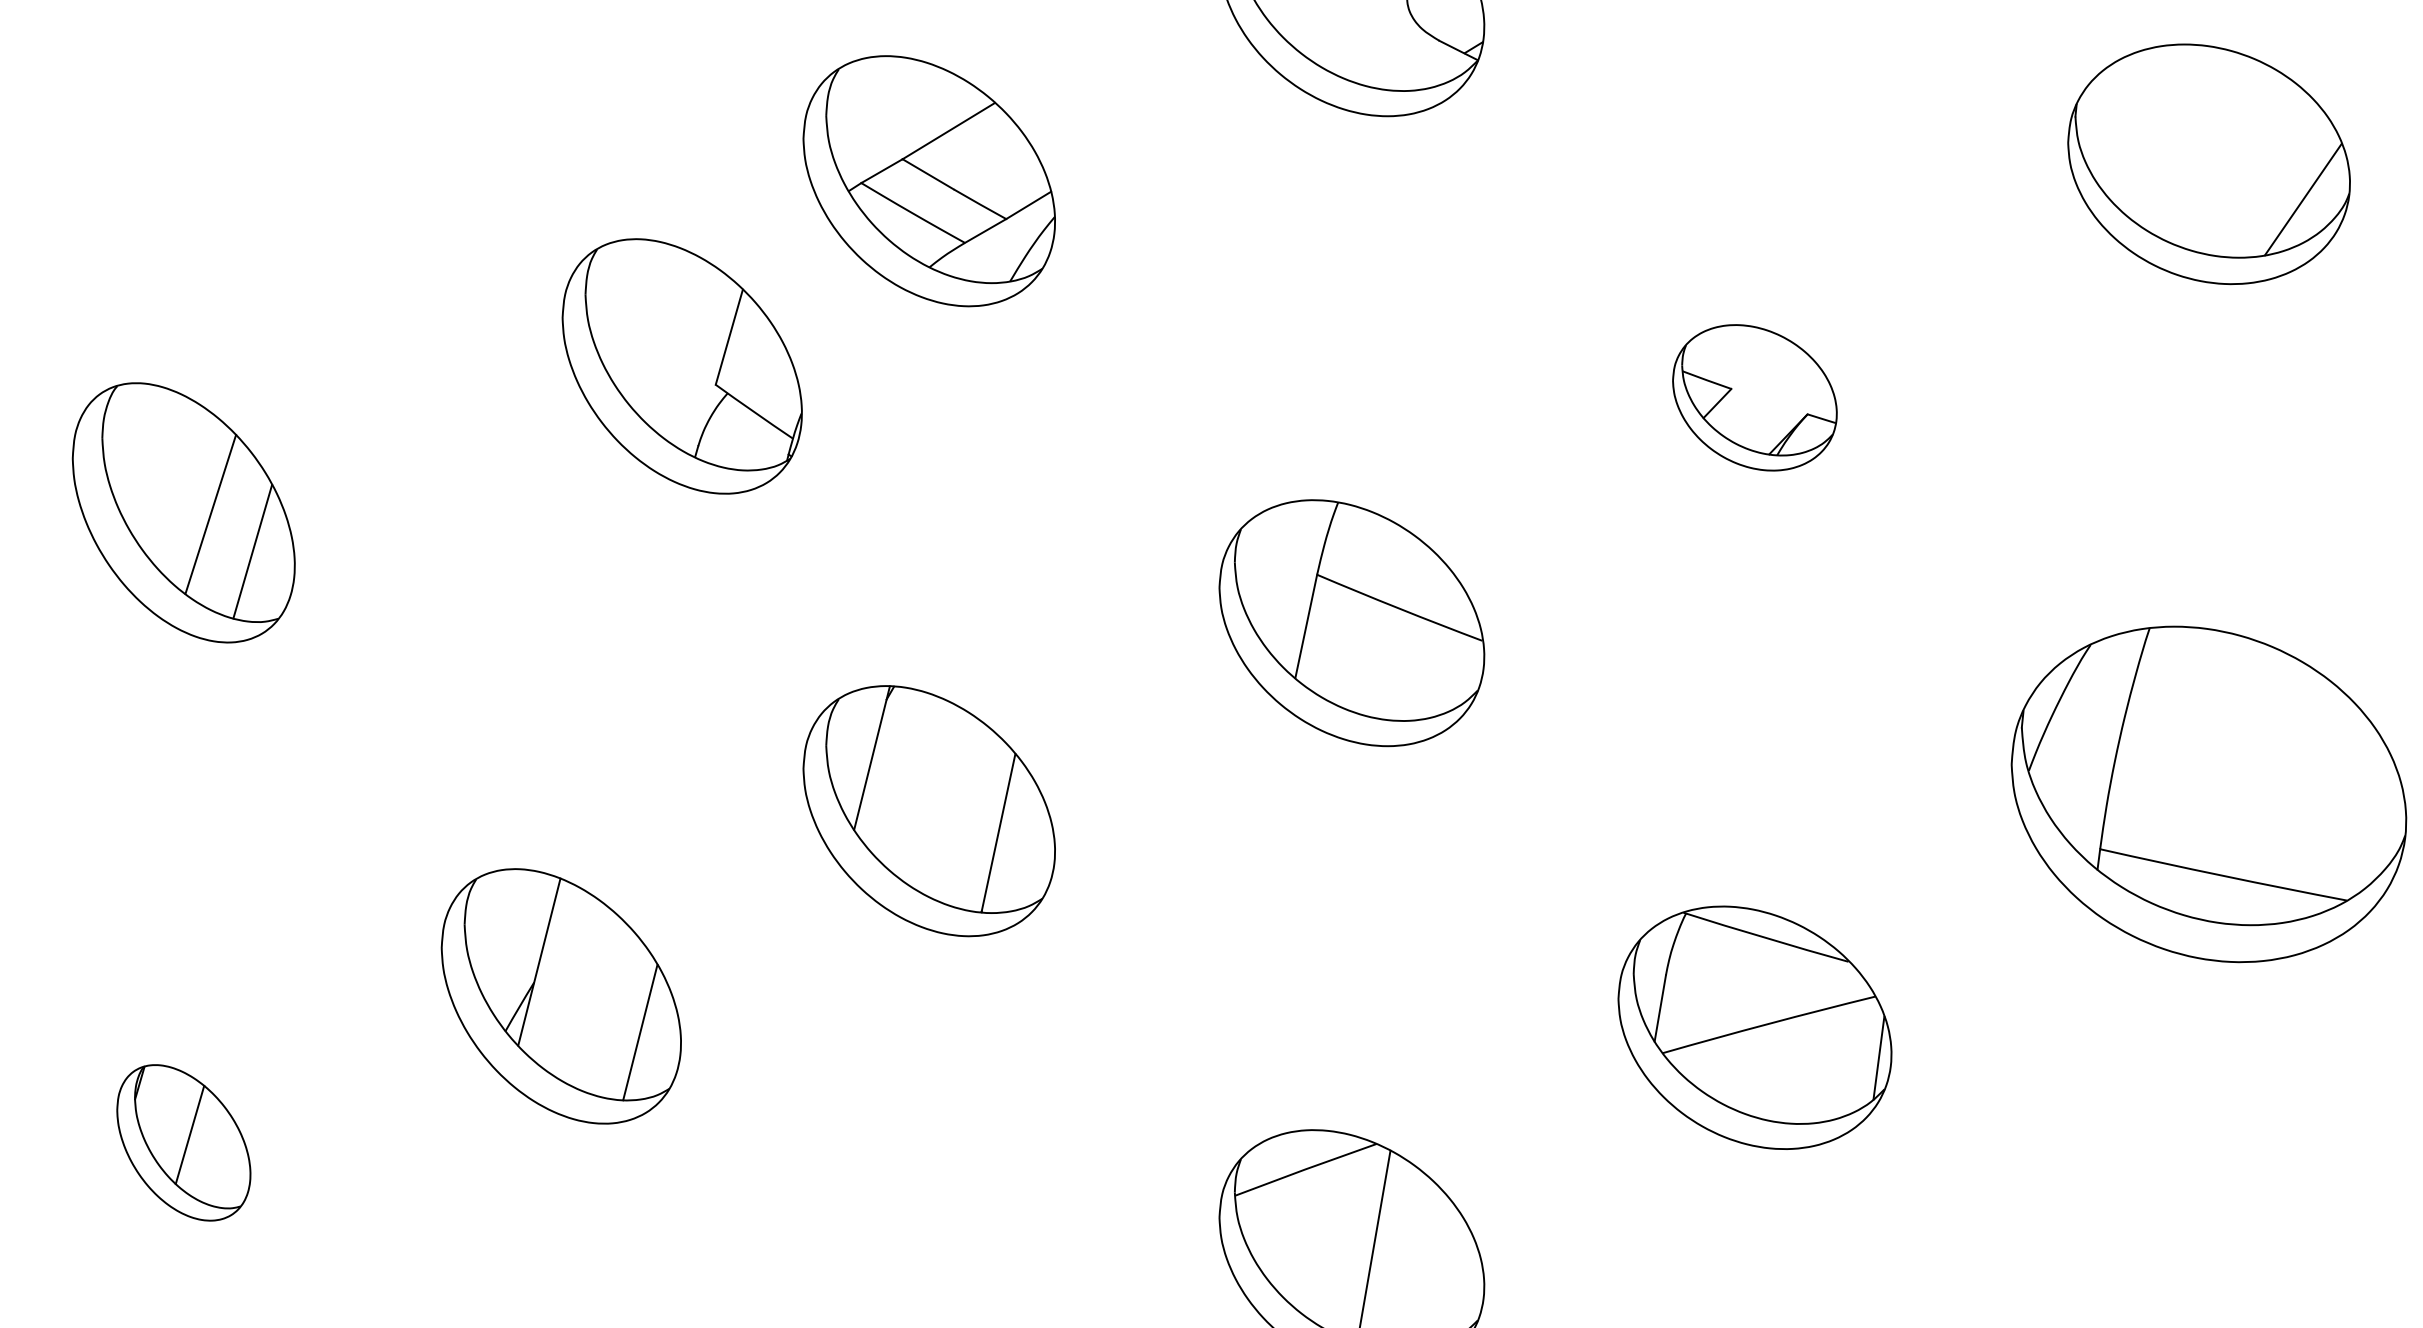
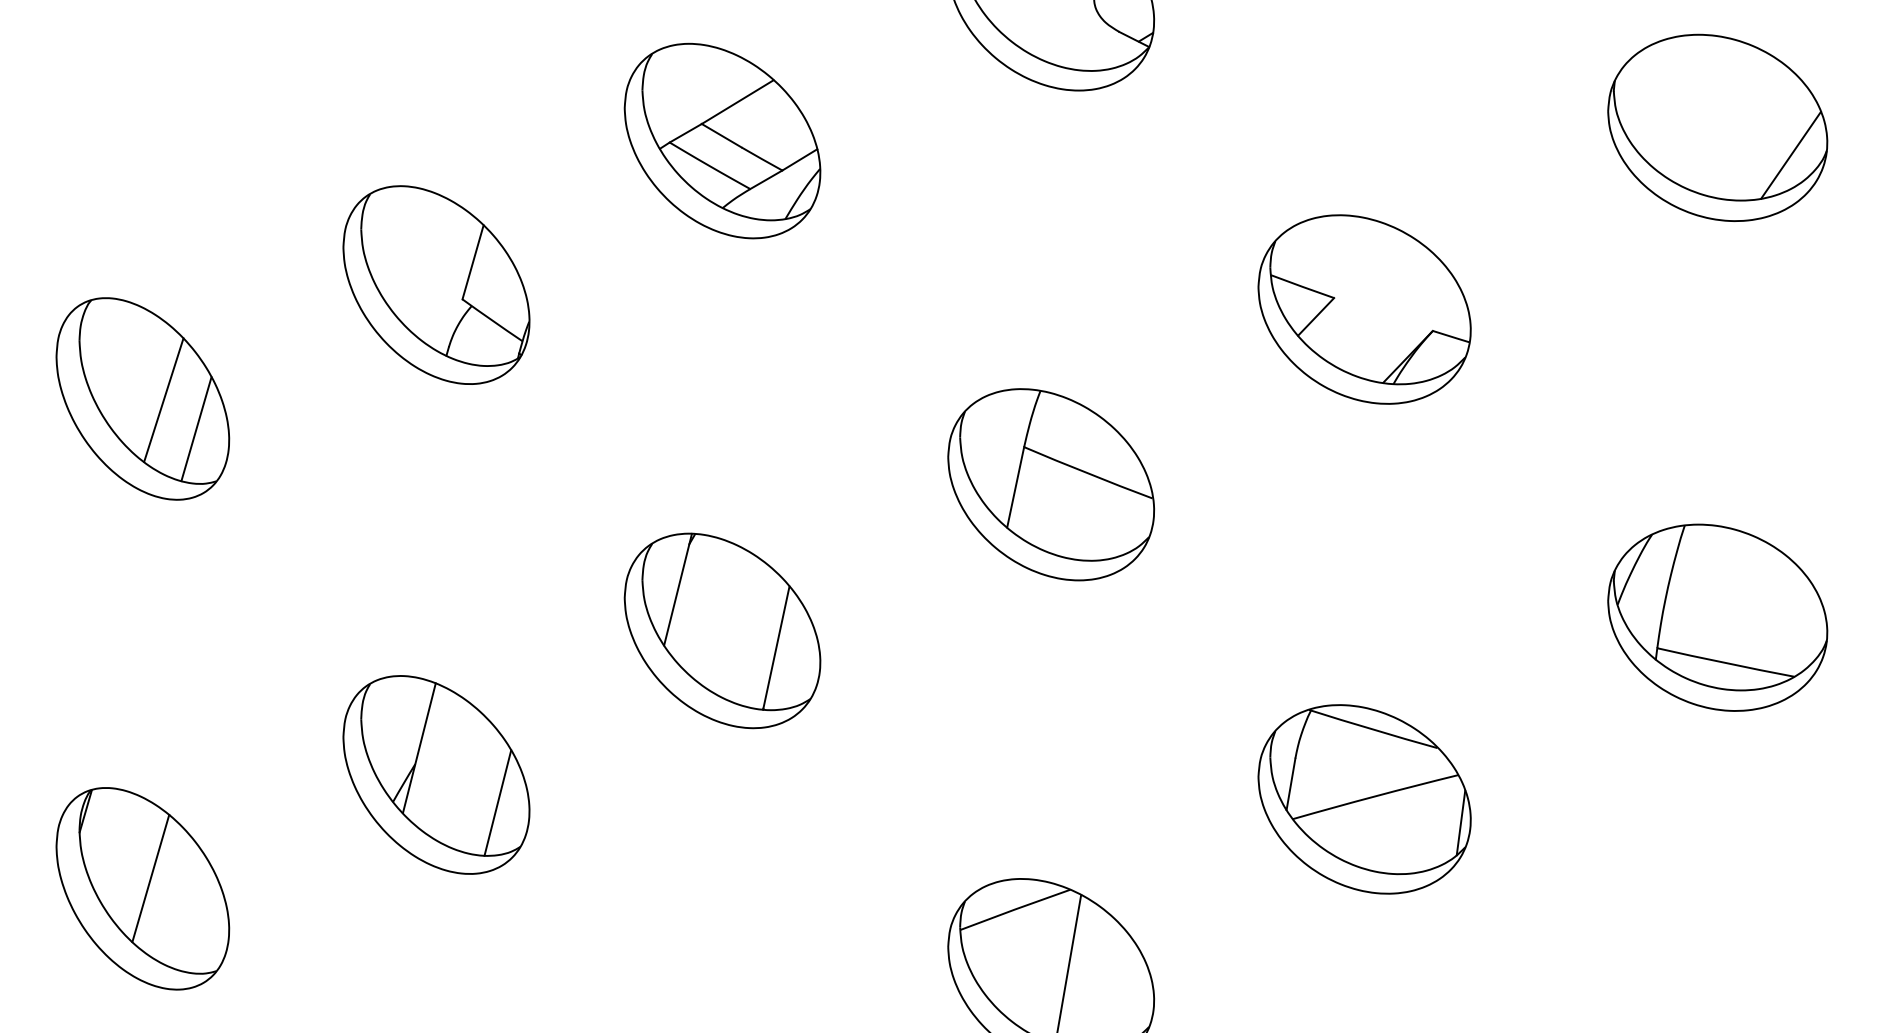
part: (682, 365) -> (436, 284), moved
part: (1754, 397) -> (1364, 309), size x1.67
part: (2208, 793) -> (1717, 617), size x0.71
part: (183, 1142) -> (142, 888), size x1.67

